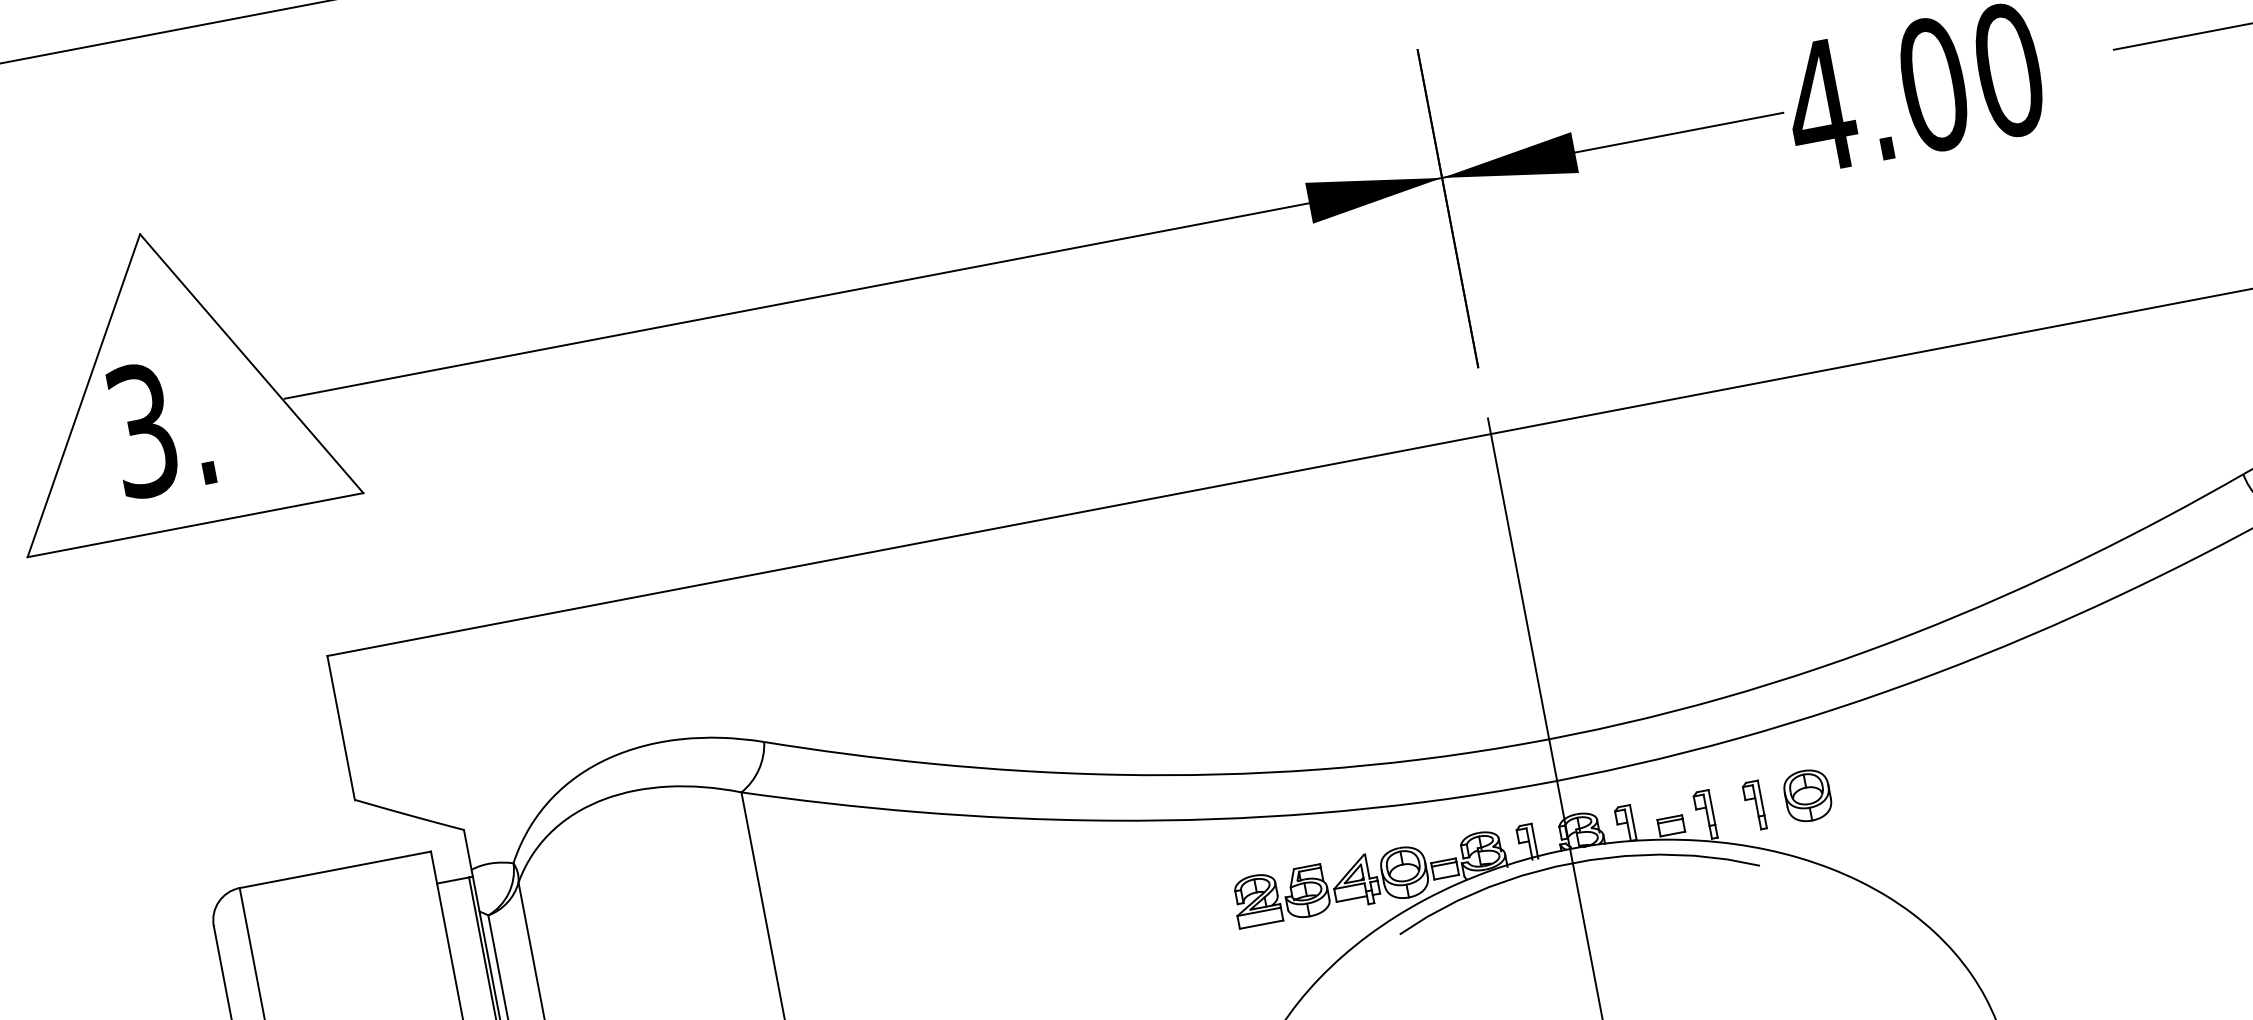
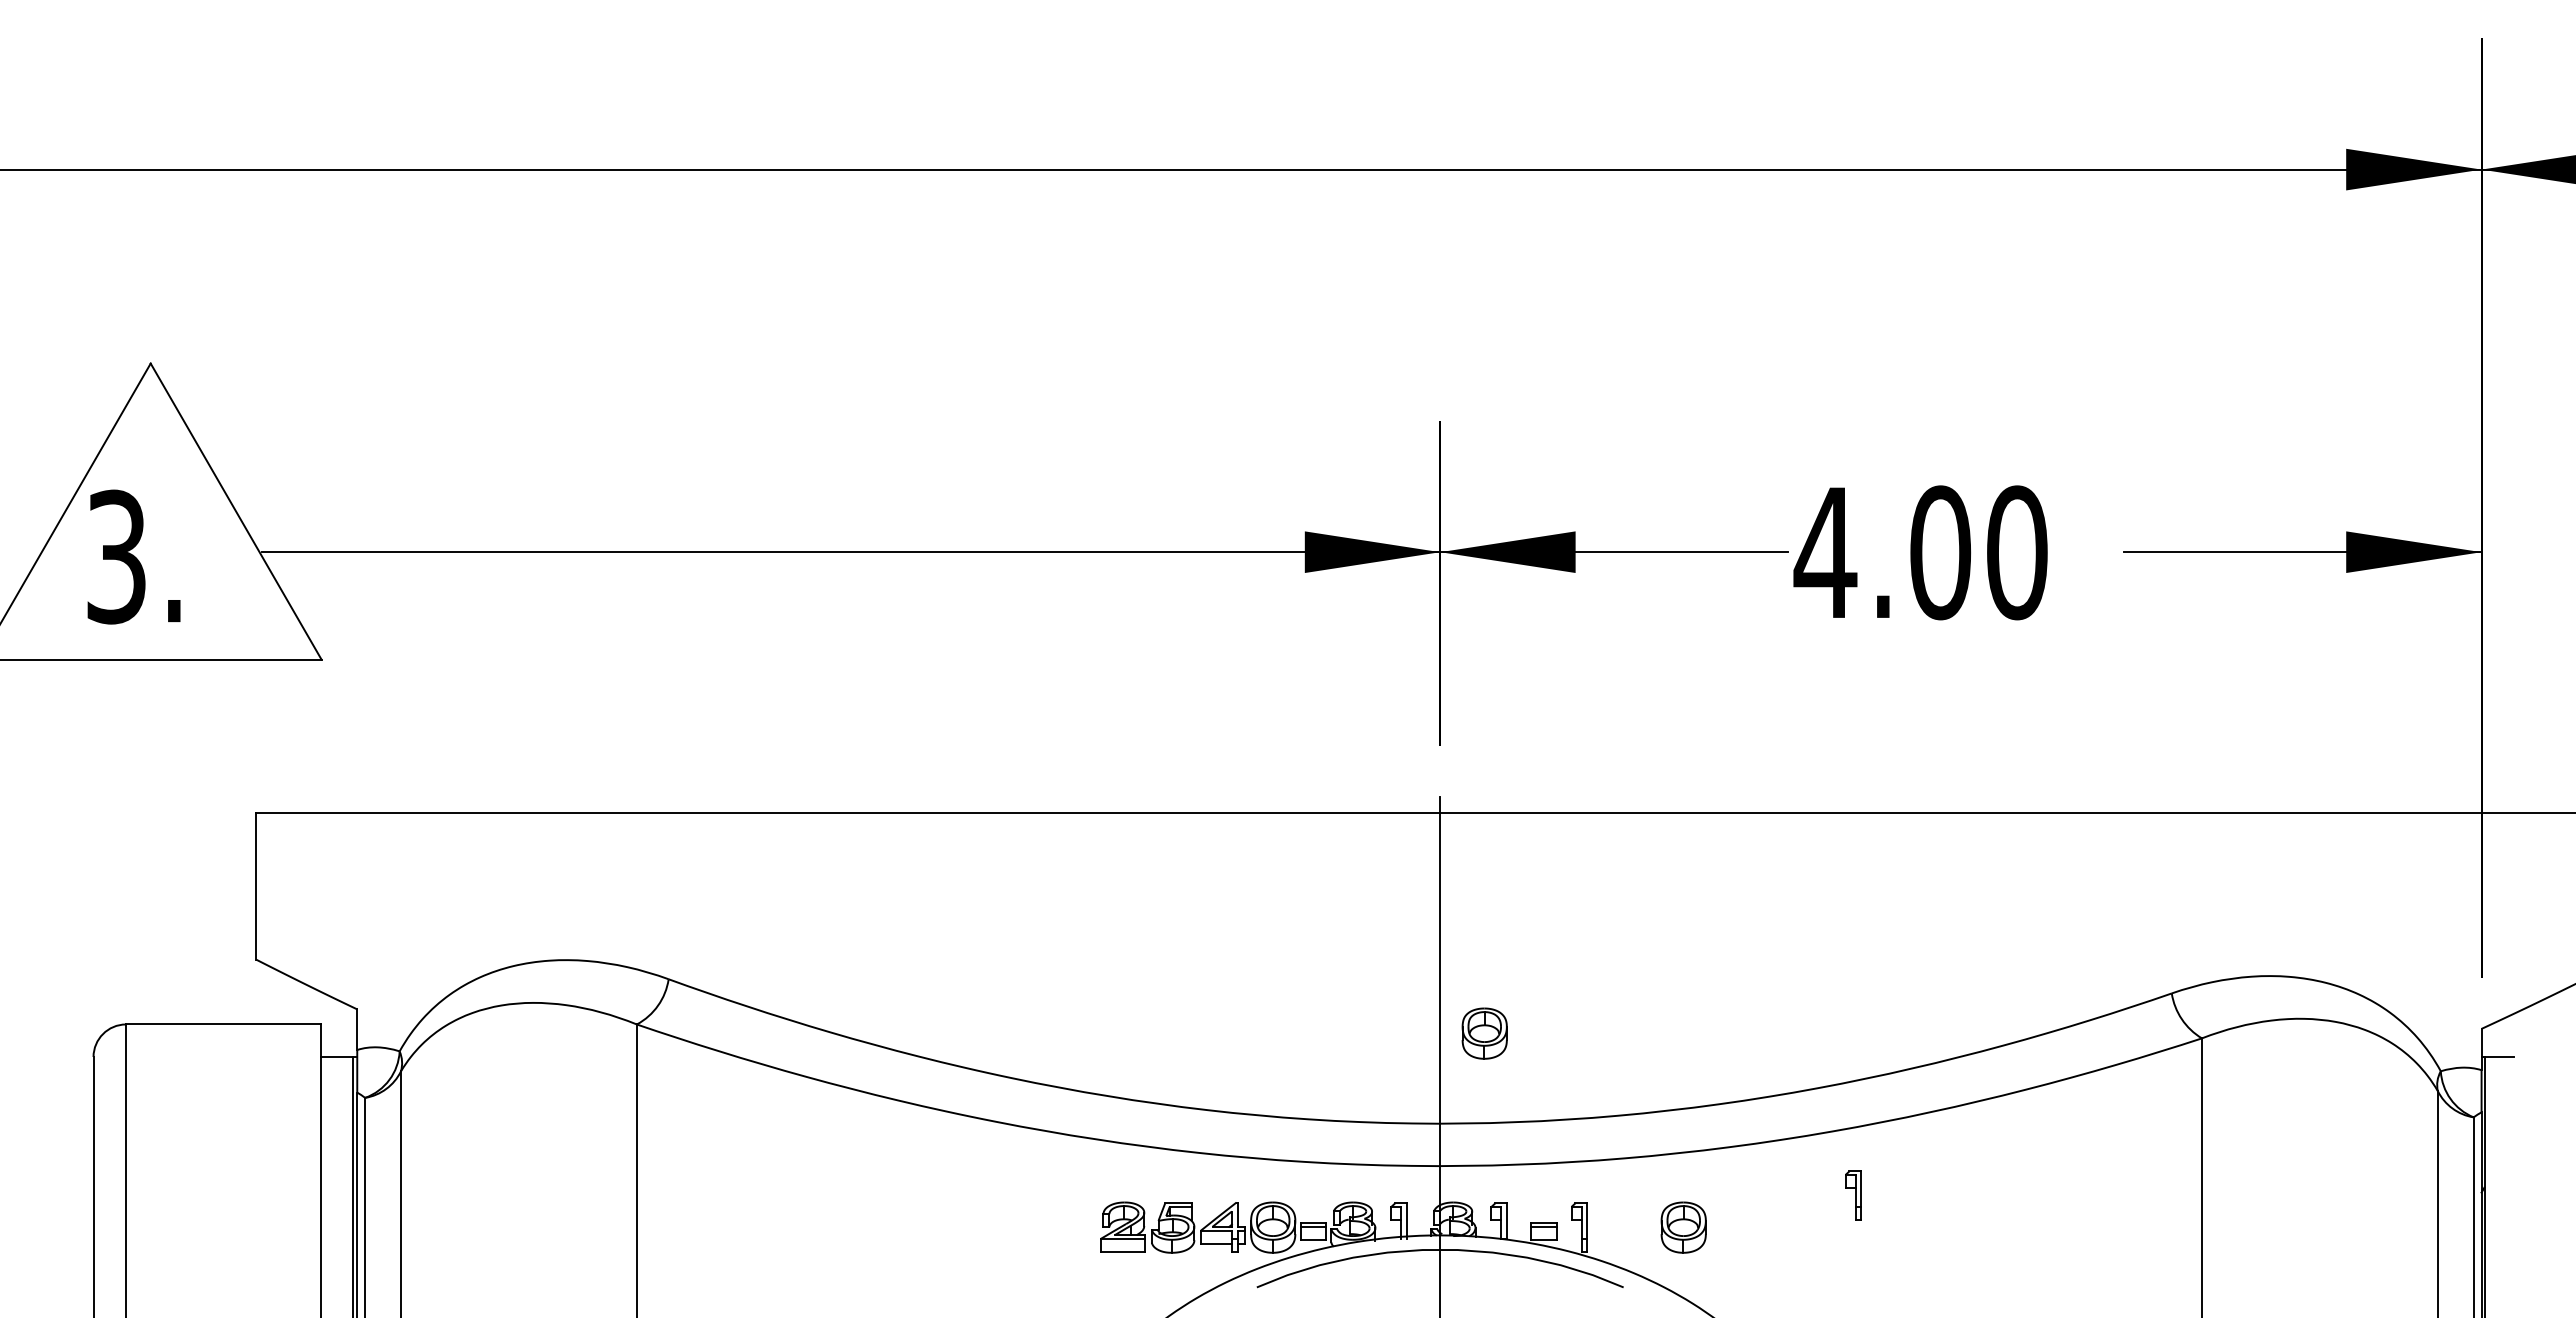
part: (1575, 642) -> (1484, 1033), added
part: (1754, 805) -> (1853, 1195), moved

